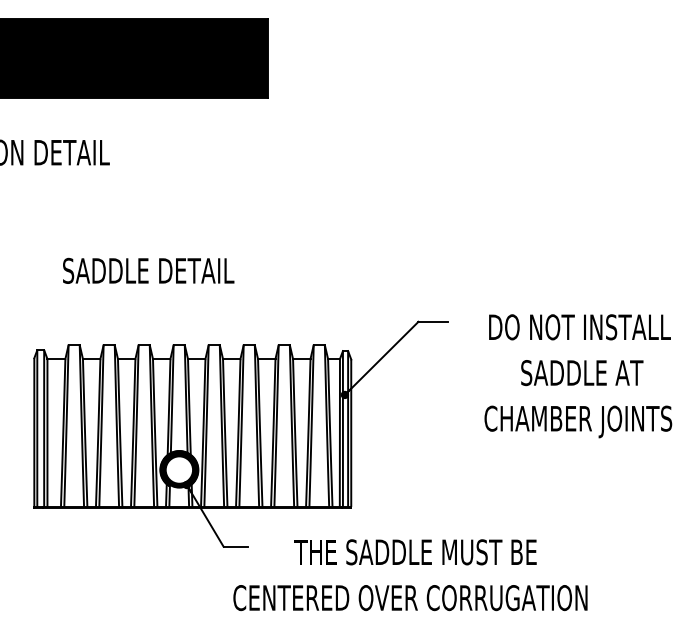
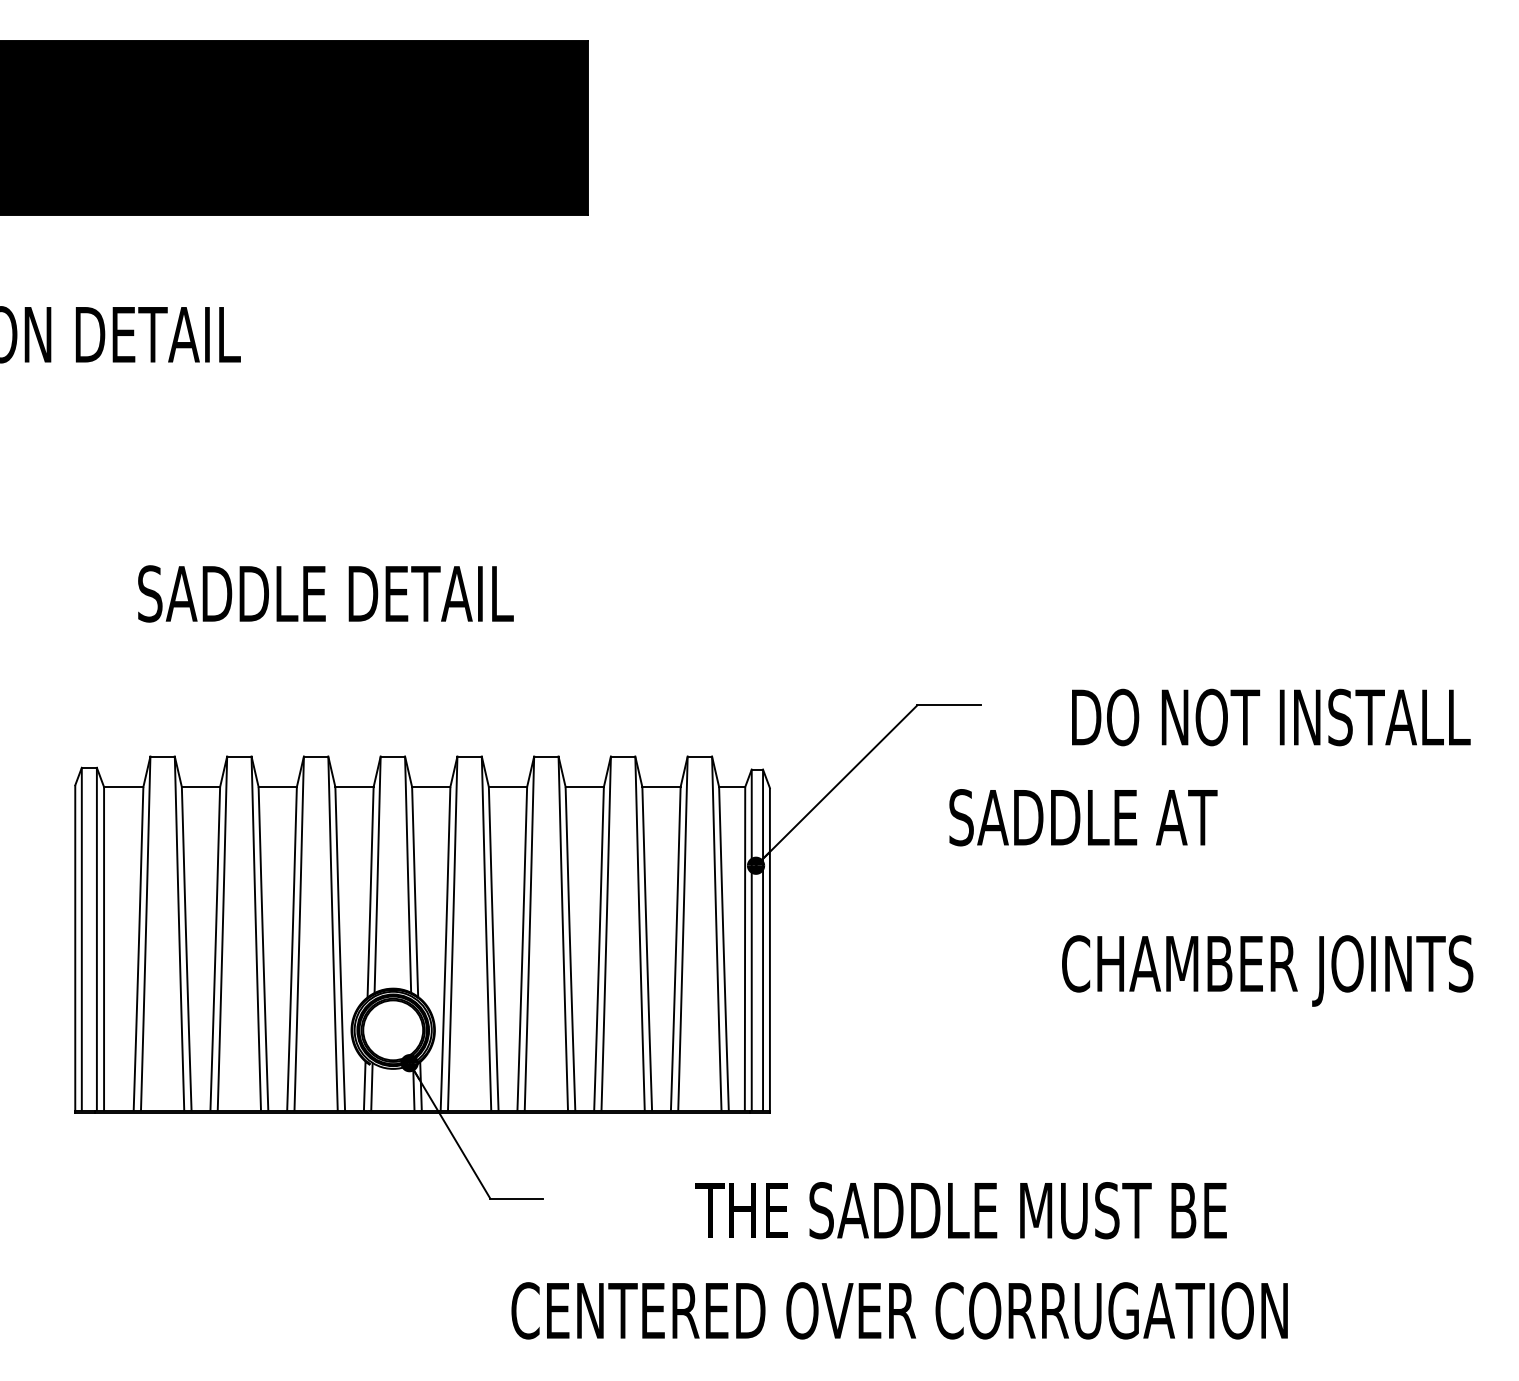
text: (582, 373) -> (1083, 818), moved
text: (578, 421) -> (1267, 969), moved
text: (415, 552) -> (961, 1211), moved

